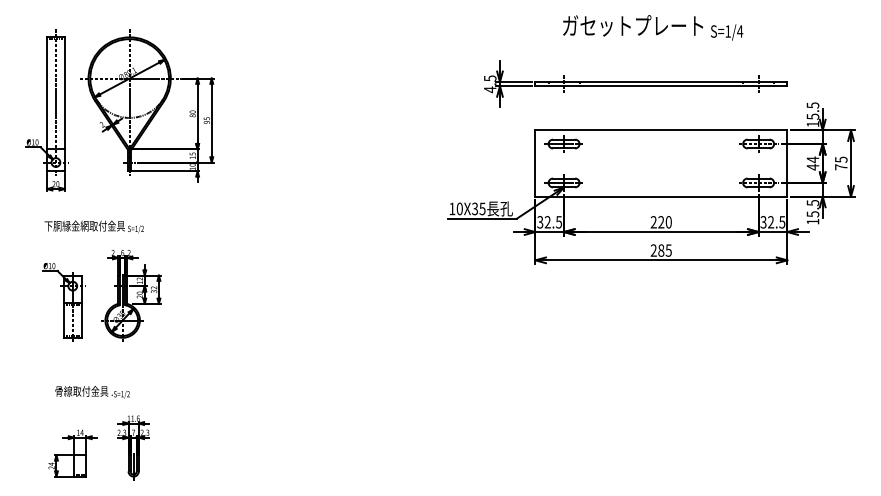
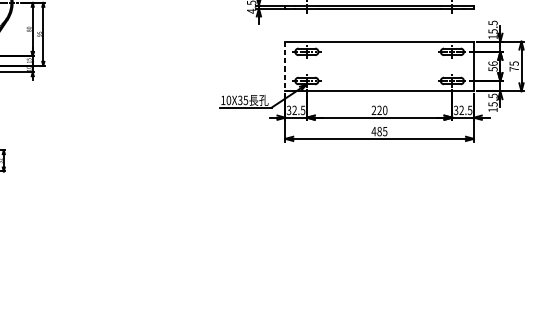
text: (812, 163) -> (492, 66), 44 -> 56
line: (535, 164) -> (285, 67), solid -> dashed
text: (653, 250) -> (373, 131), 285 -> 485

